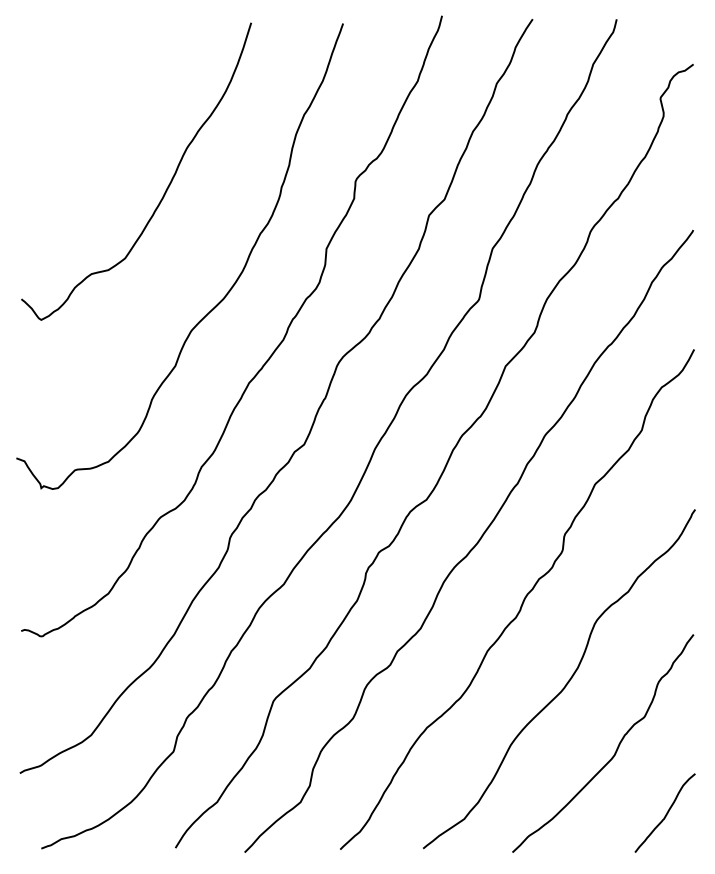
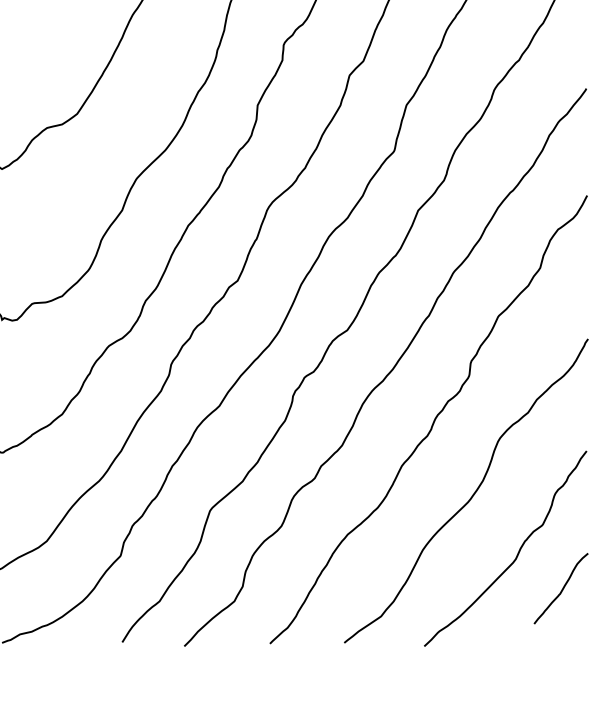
curve: (666, 812) -> (562, 588), moved

